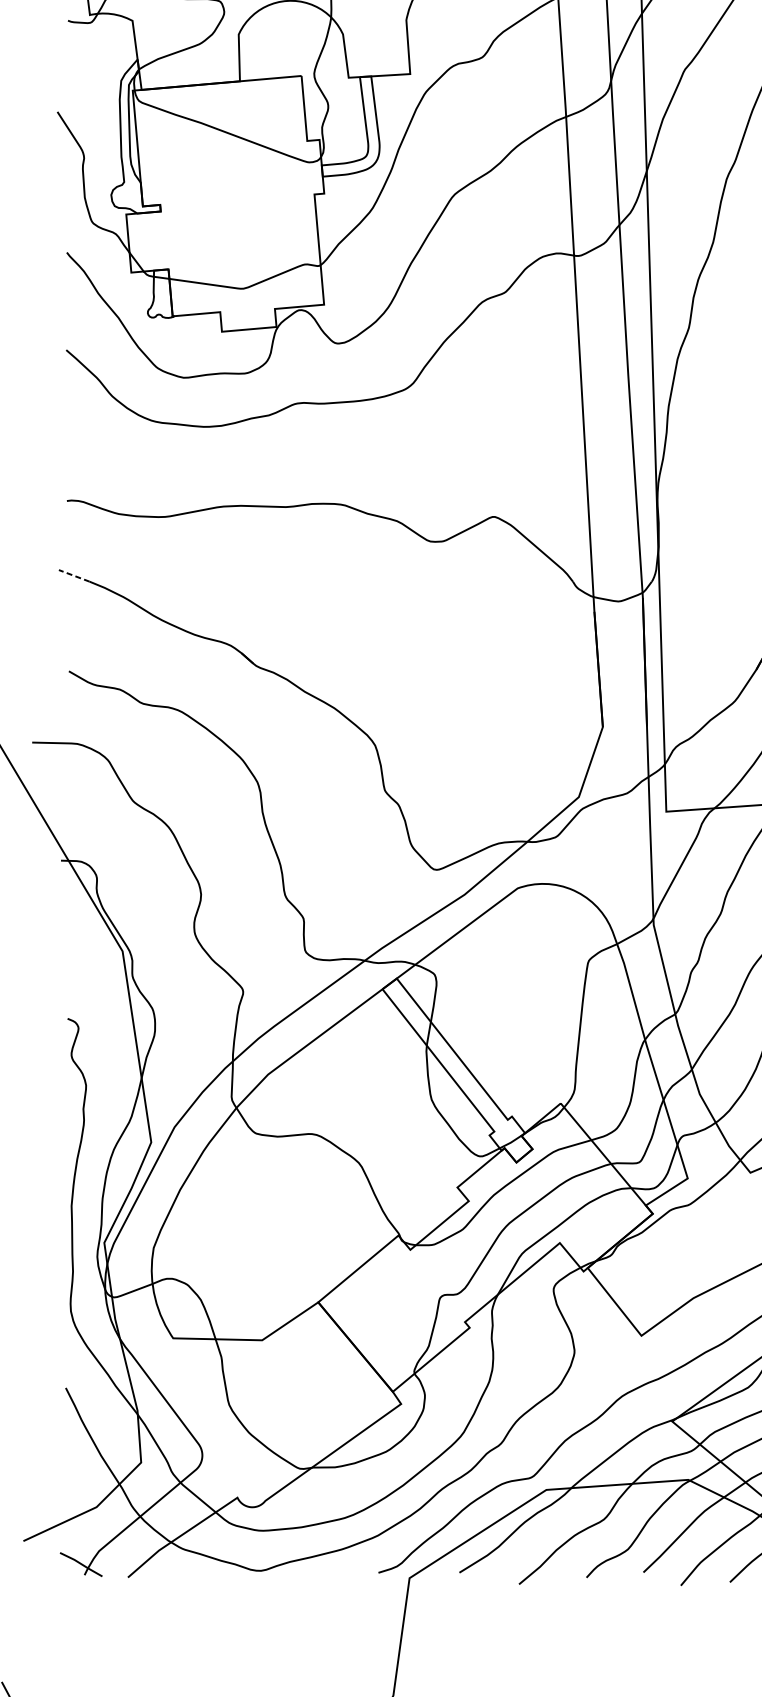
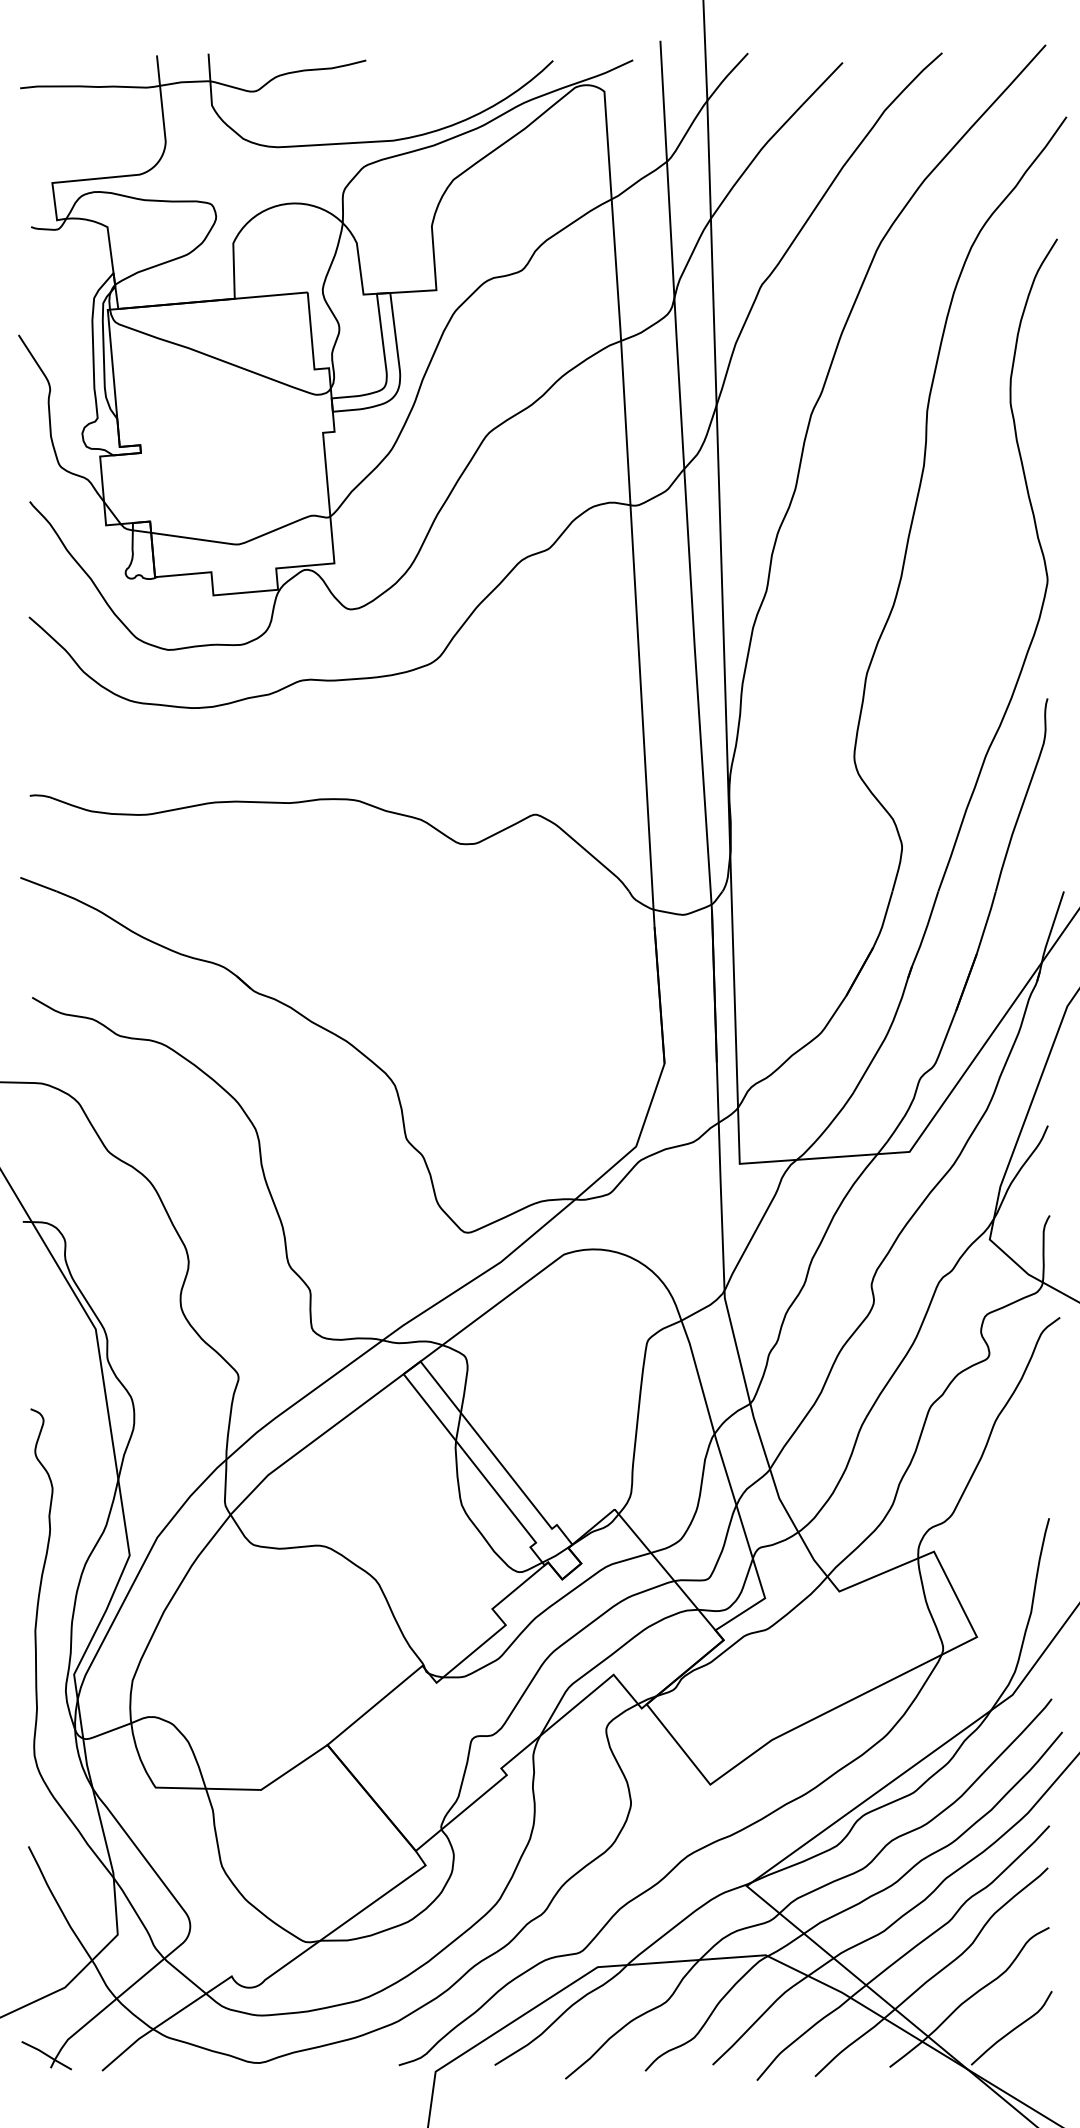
line: (74, 575) -> (38, 884), dashed -> solid

